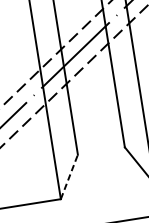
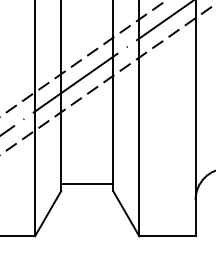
line: (100, 145) -> (87, 184), added
line: (69, 176) -> (48, 213), dashed -> solid

